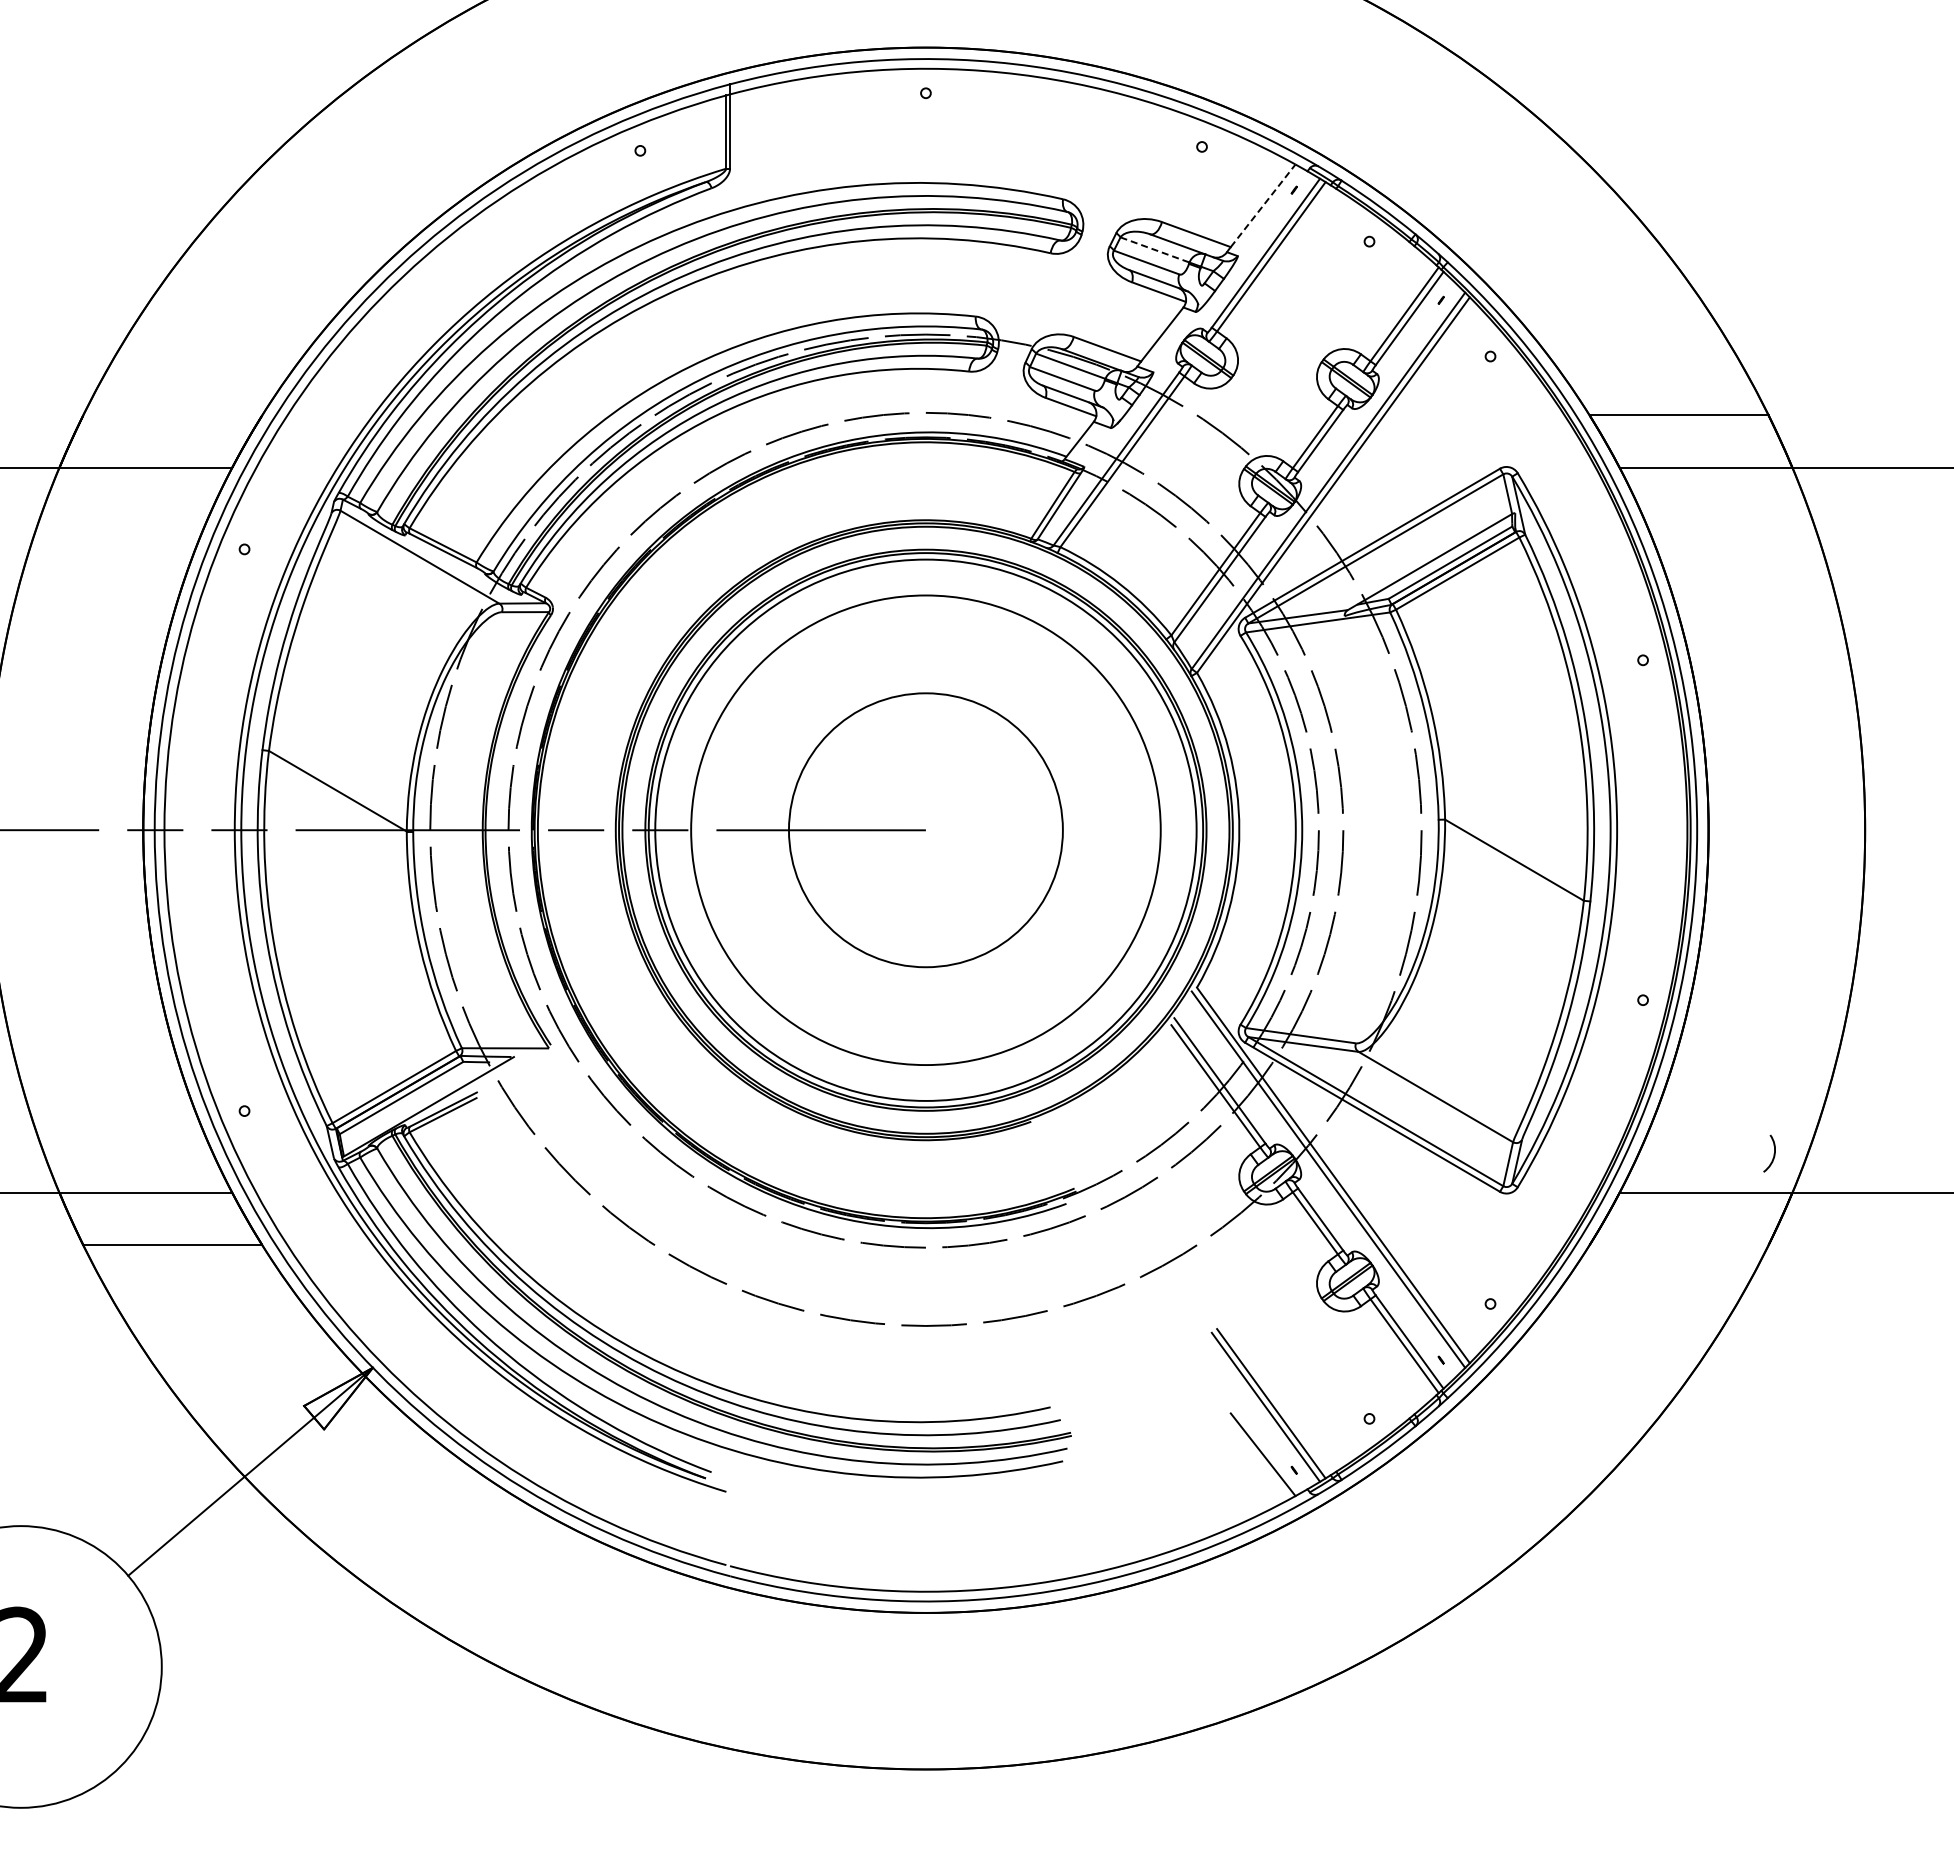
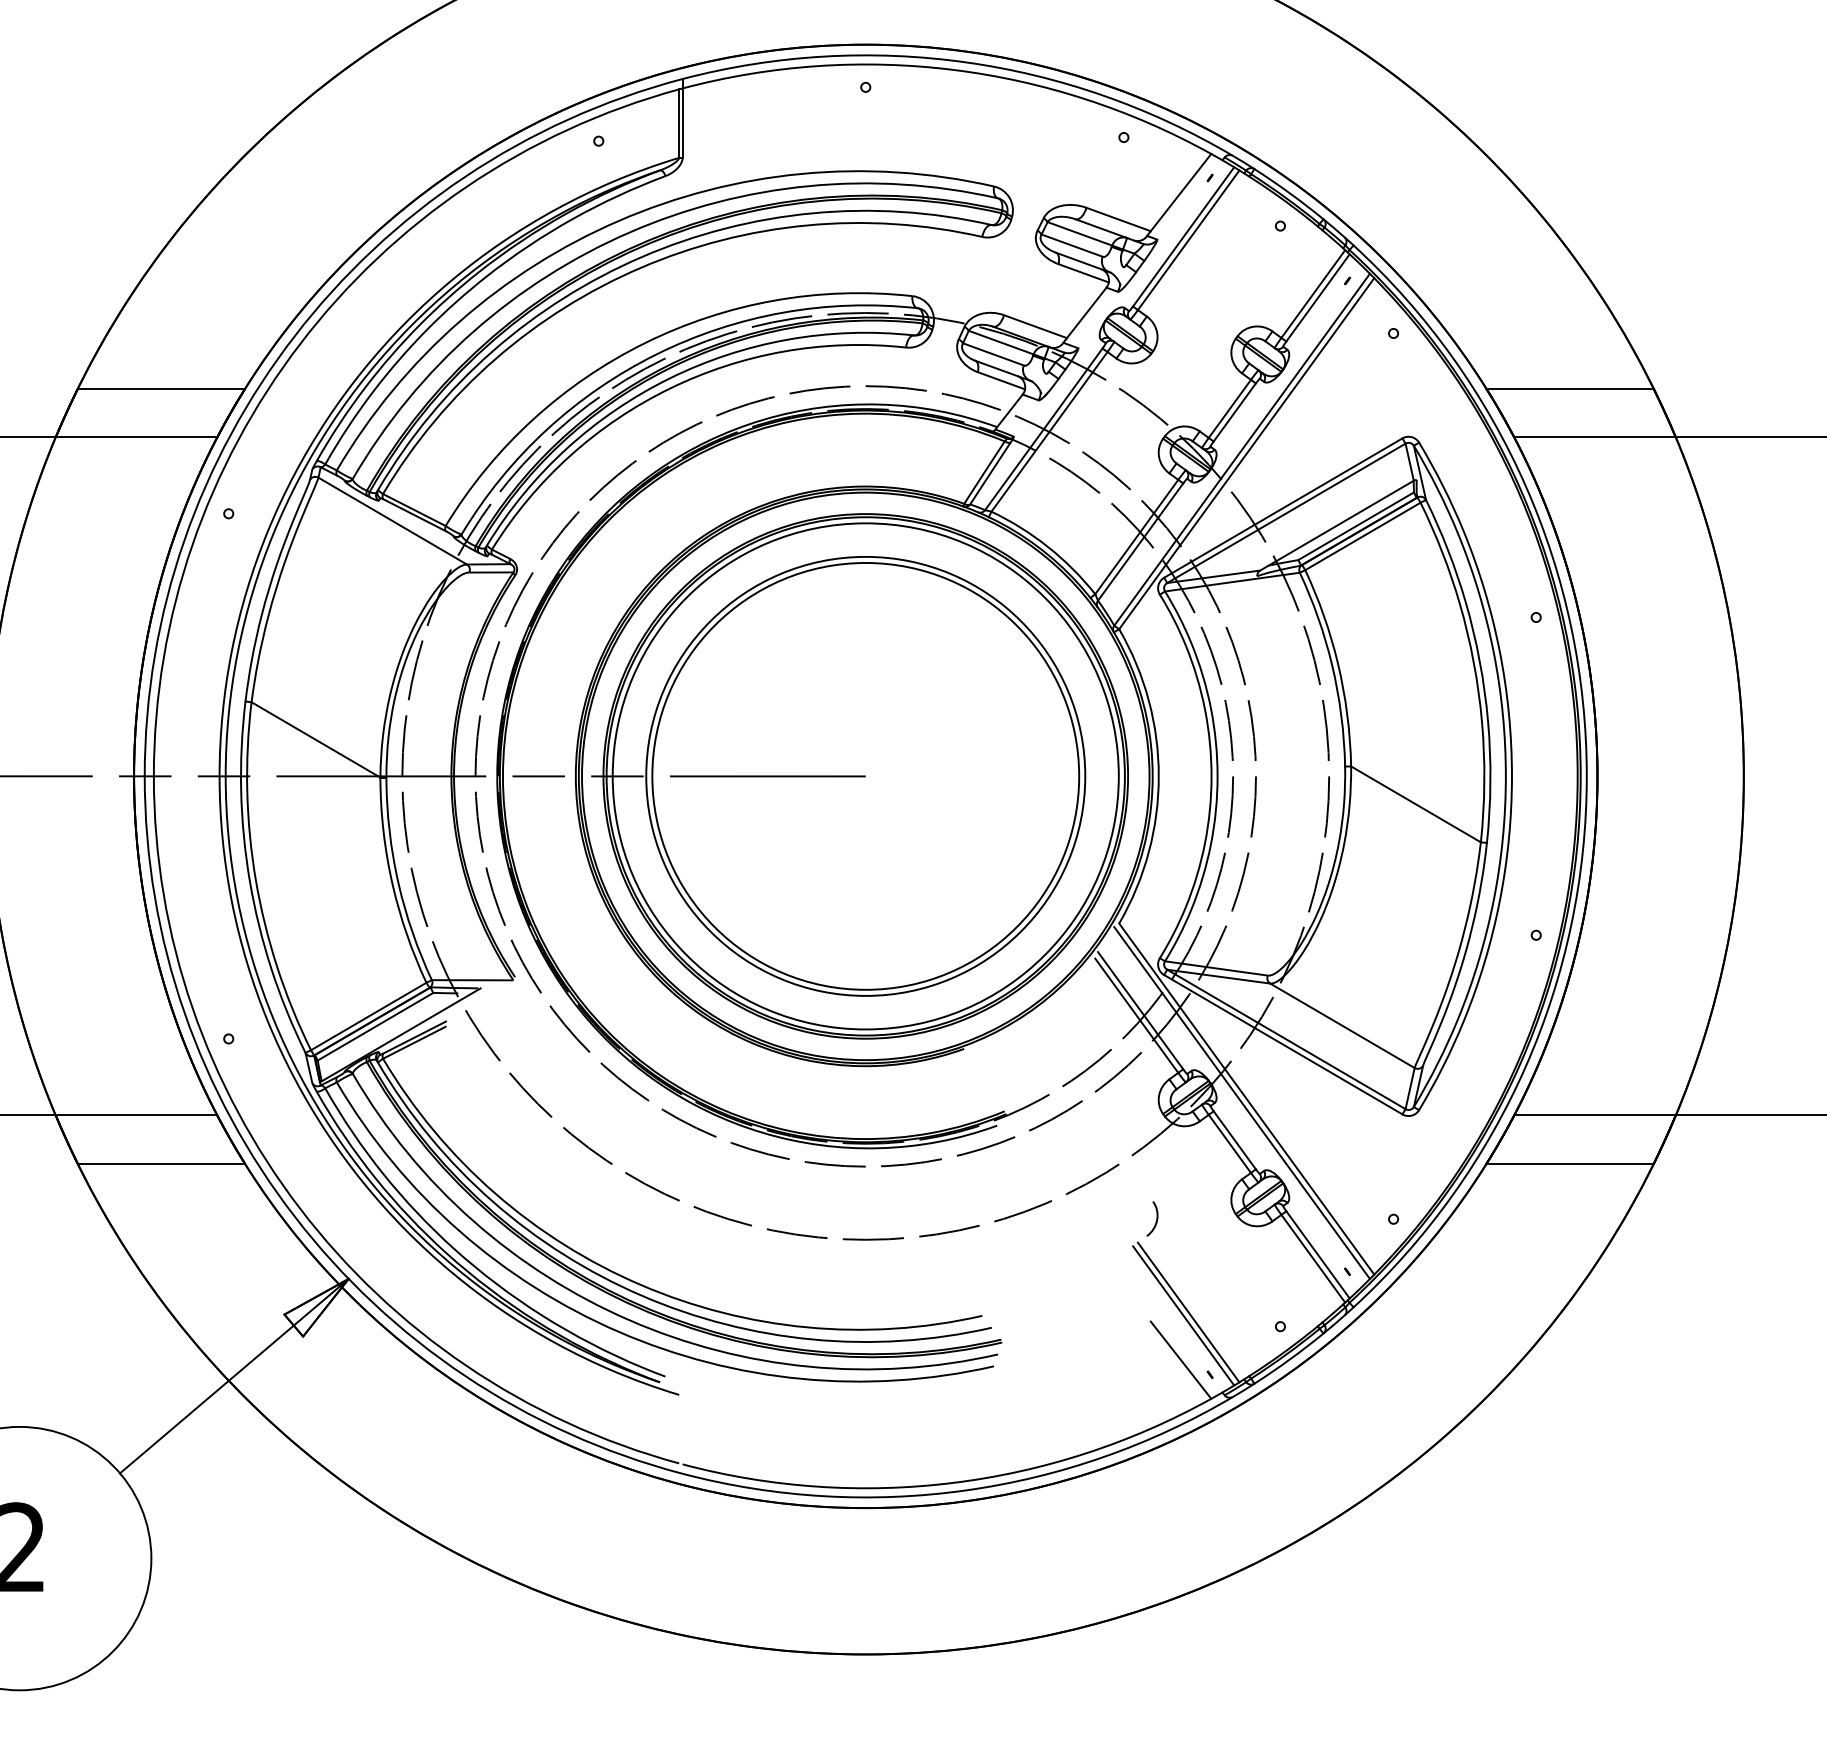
line: (1263, 205) -> (1181, 192), dashed -> solid
line: (1155, 249) -> (1080, 233), dashed -> solid
line: (172, 415) -> (161, 388), added
circle: (925, 830) -> (865, 776), size x1.67
curve: (1773, 1153) -> (1156, 1218), moved
line: (1678, 1245) -> (1569, 1164), added

